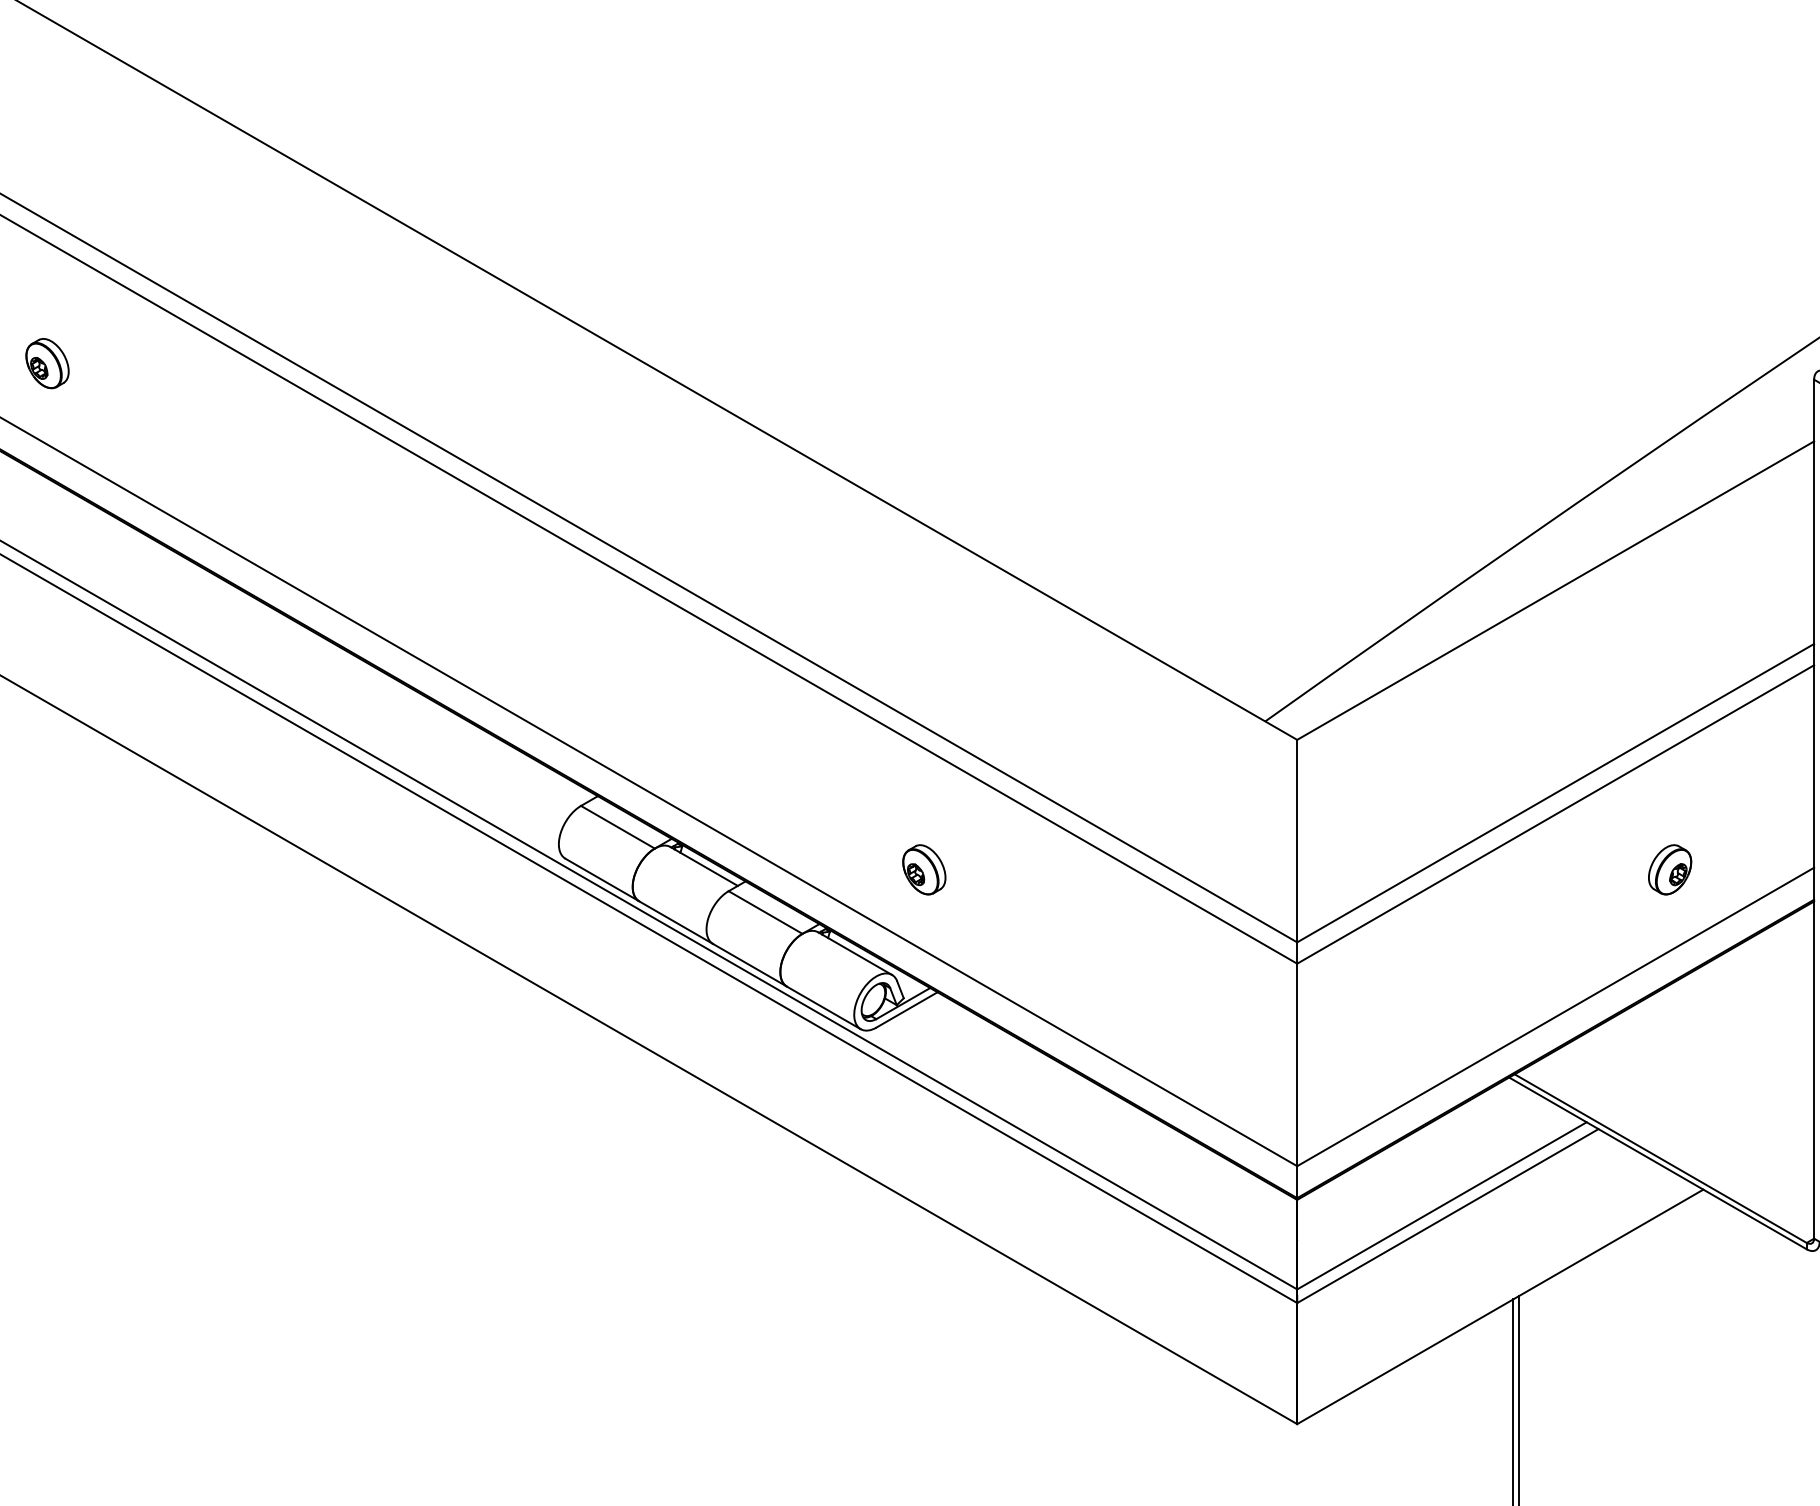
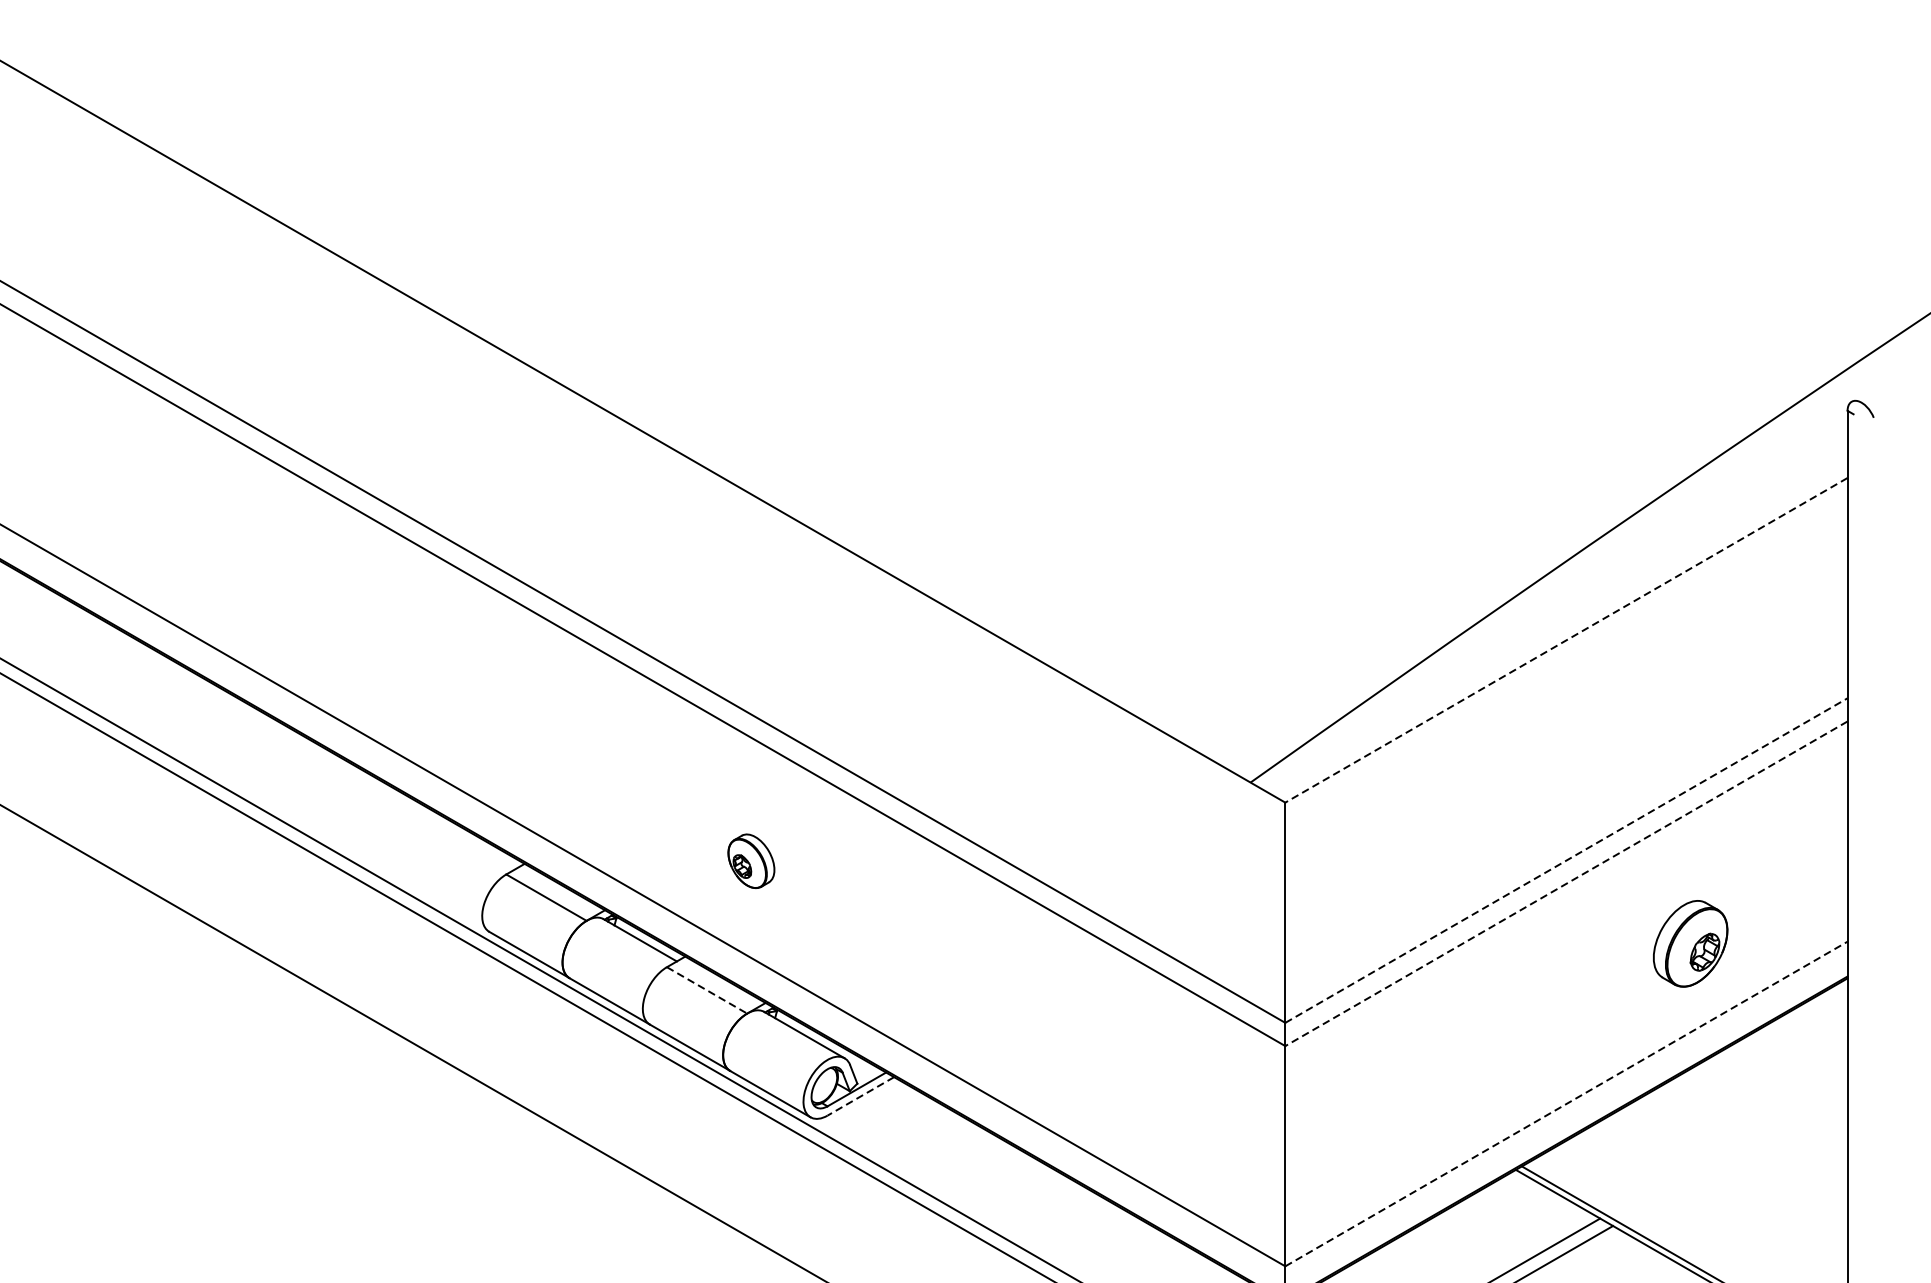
line: (1555, 590) -> (1566, 640), solid -> dashed
line: (1556, 792) -> (1567, 859), solid -> dashed
line: (1555, 814) -> (1566, 883), solid -> dashed
part: (924, 869) -> (751, 860), moved
part: (1670, 869) -> (1691, 943), size x1.6
line: (765, 912) -> (706, 990), solid -> dashed
line: (906, 1010) -> (860, 1096), solid -> dashed
line: (1556, 1016) -> (1567, 1103), solid -> dashed

